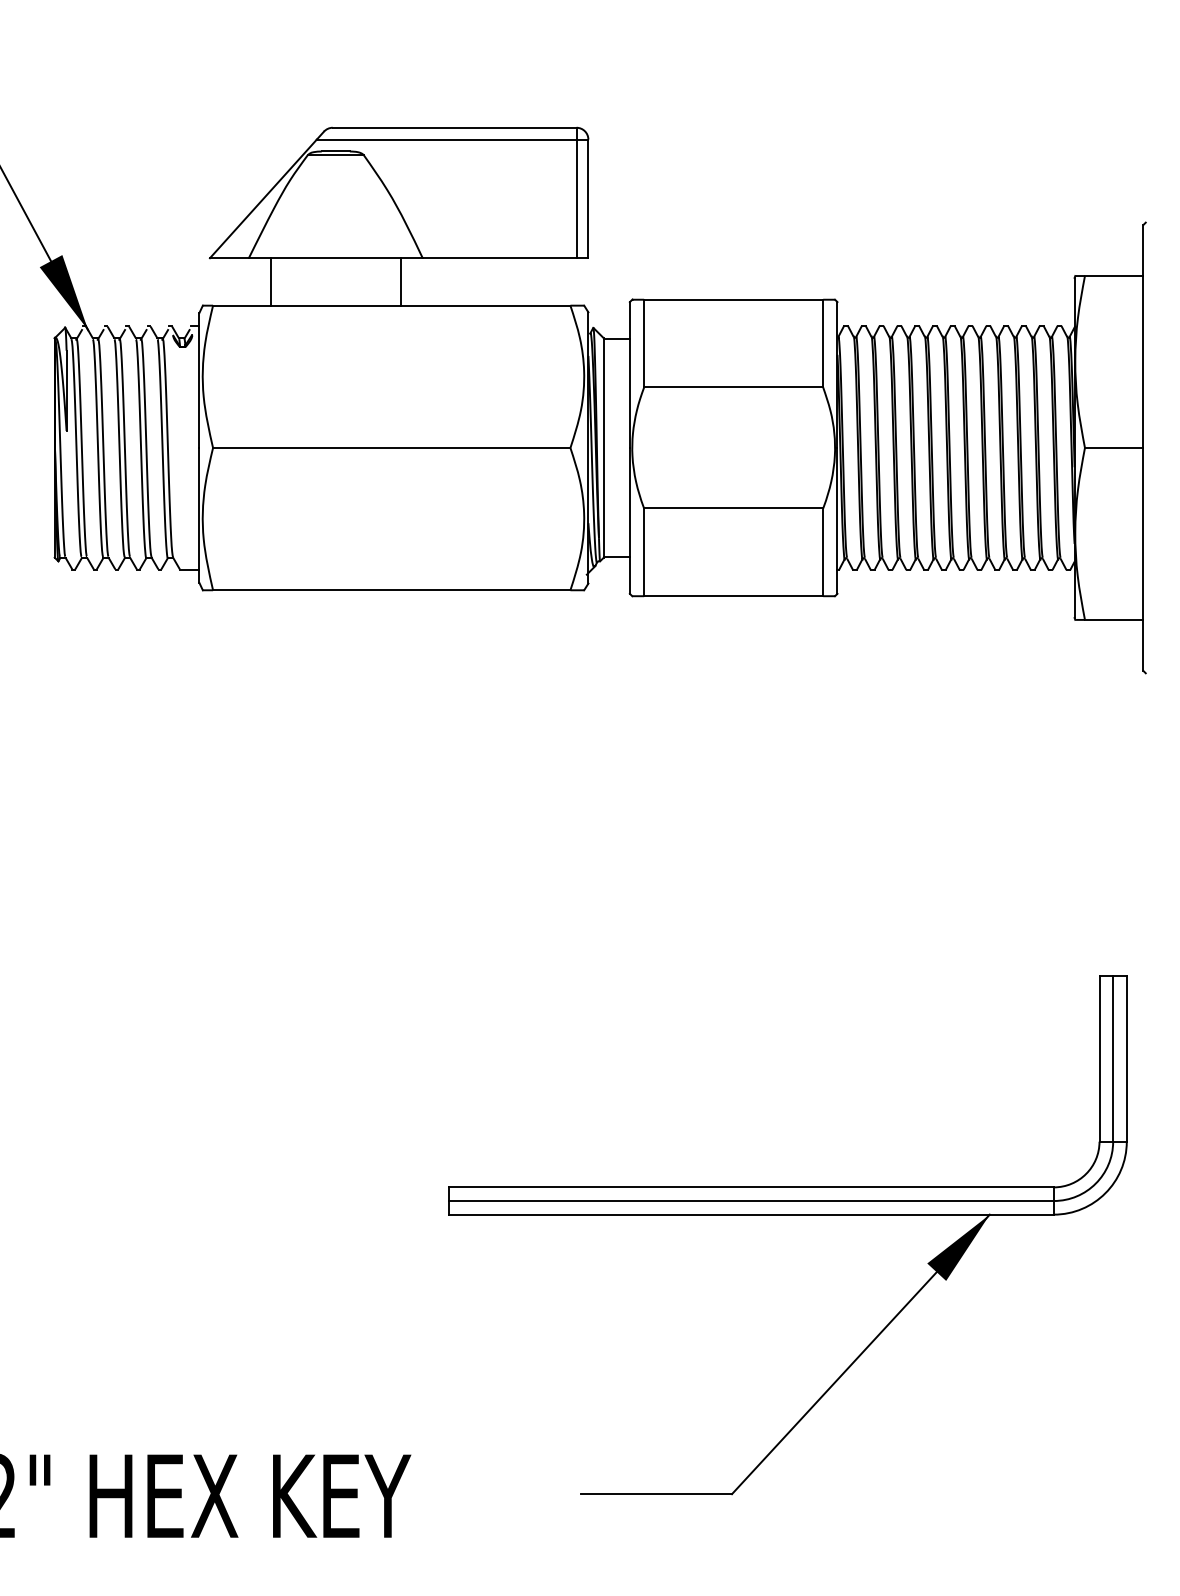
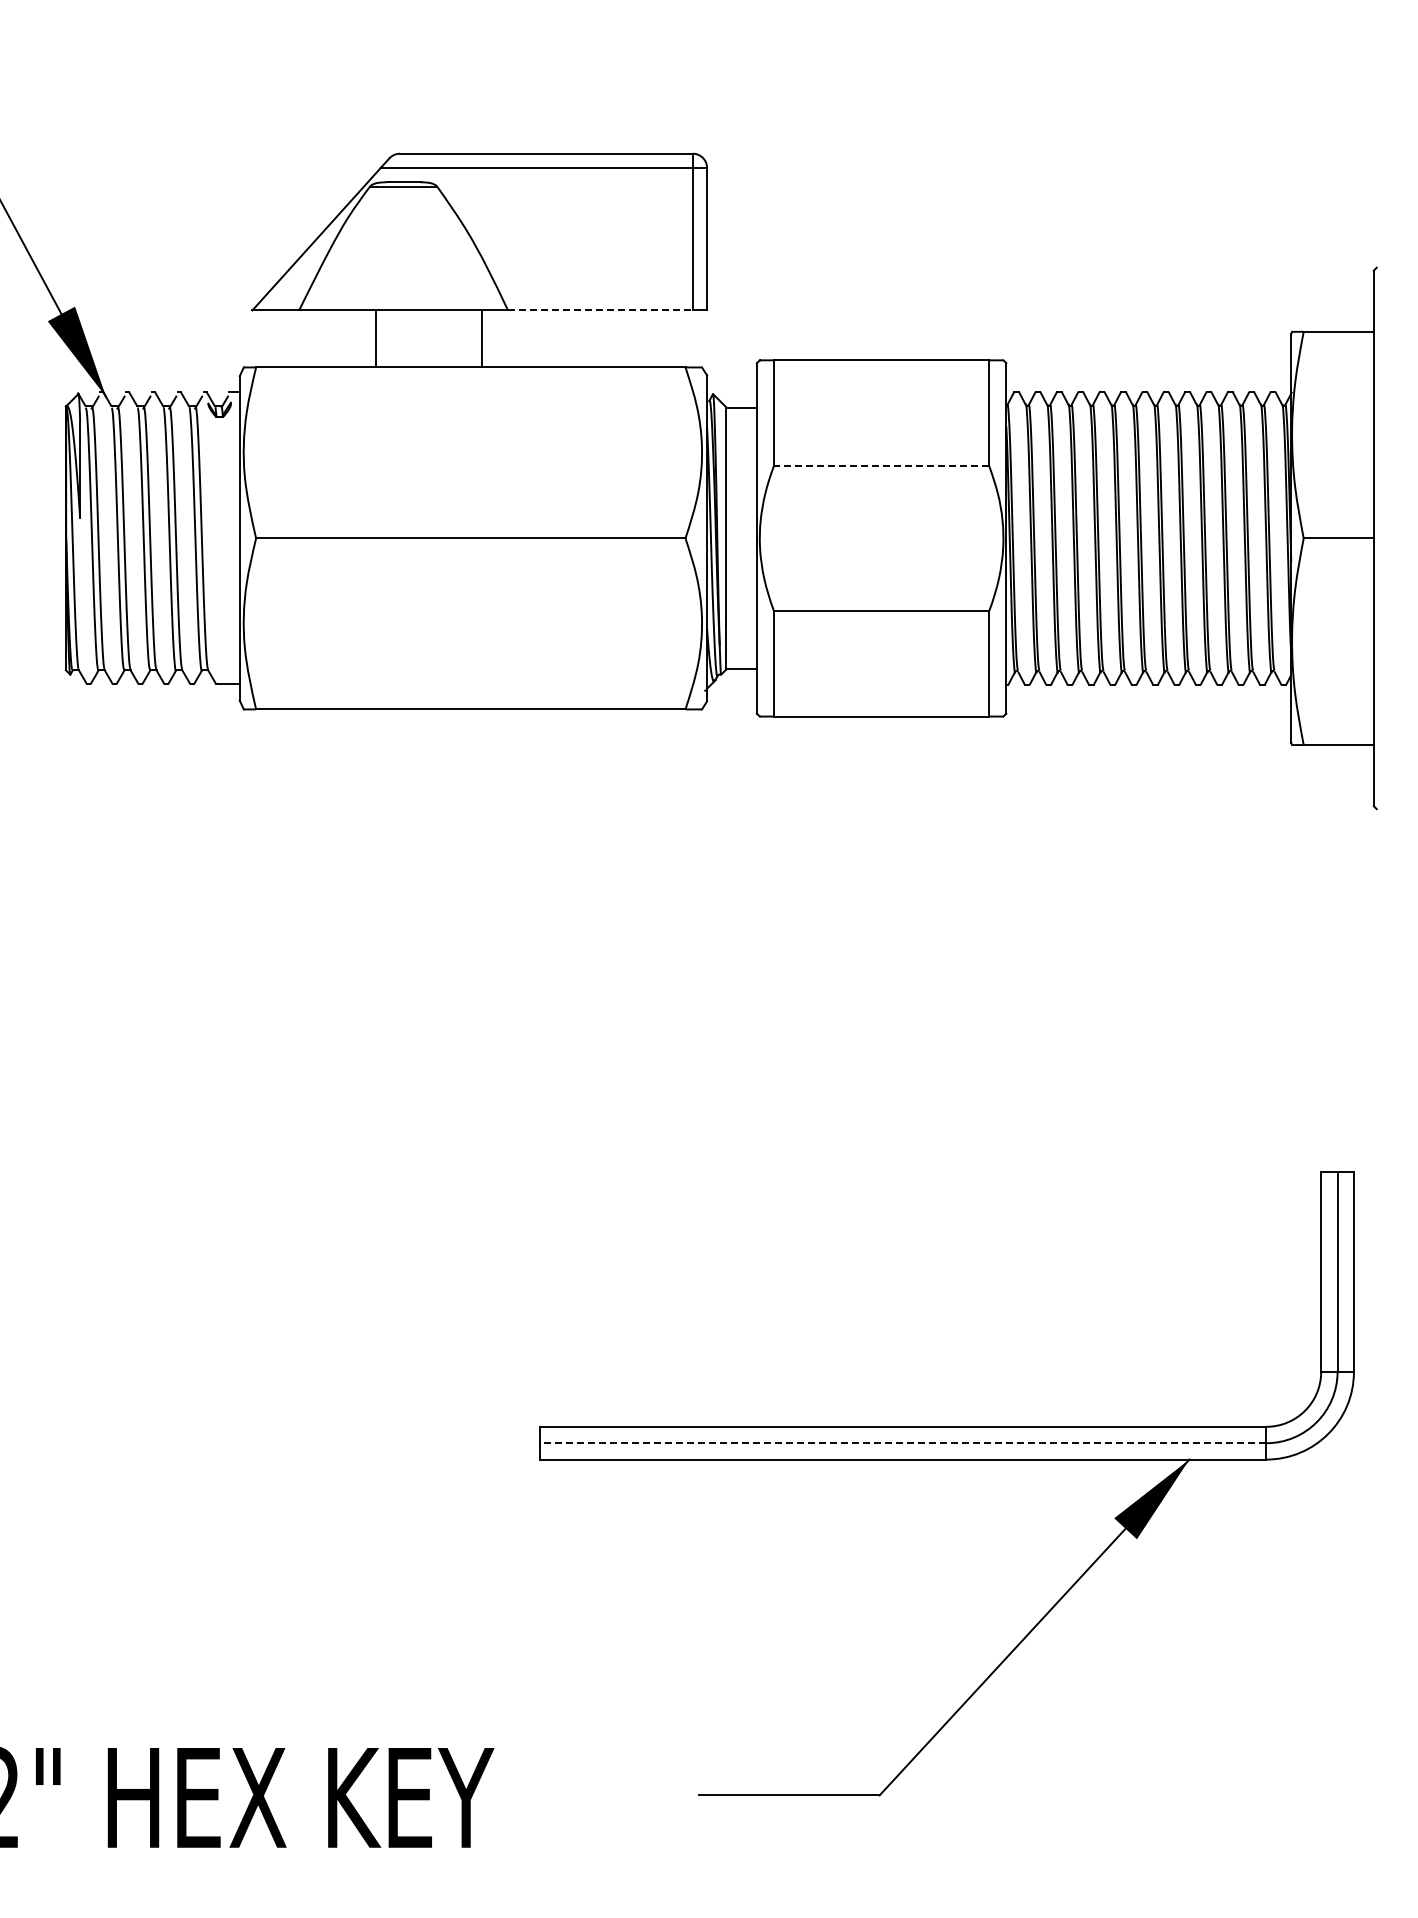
line: (499, 258) -> (600, 310), solid -> dashed
line: (270, 281) -> (376, 338), moved
line: (733, 387) -> (881, 465), solid -> dashed
line: (751, 1201) -> (902, 1443), solid -> dashed

